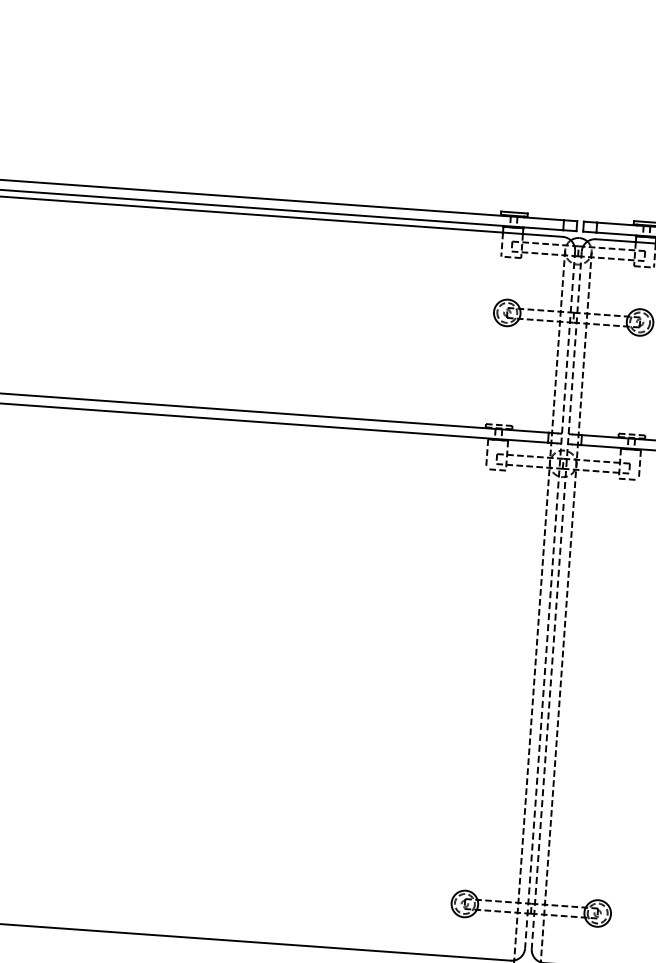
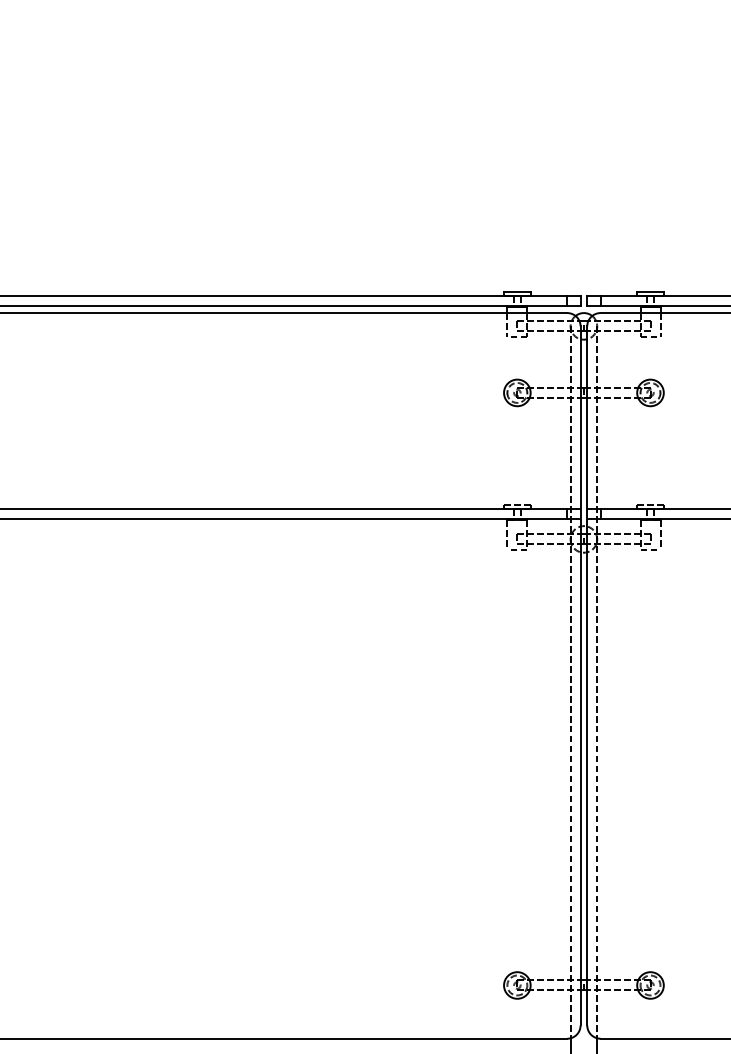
line: (550, 599) -> (580, 675), dashed -> solid
line: (557, 599) -> (587, 675), dashed -> solid

